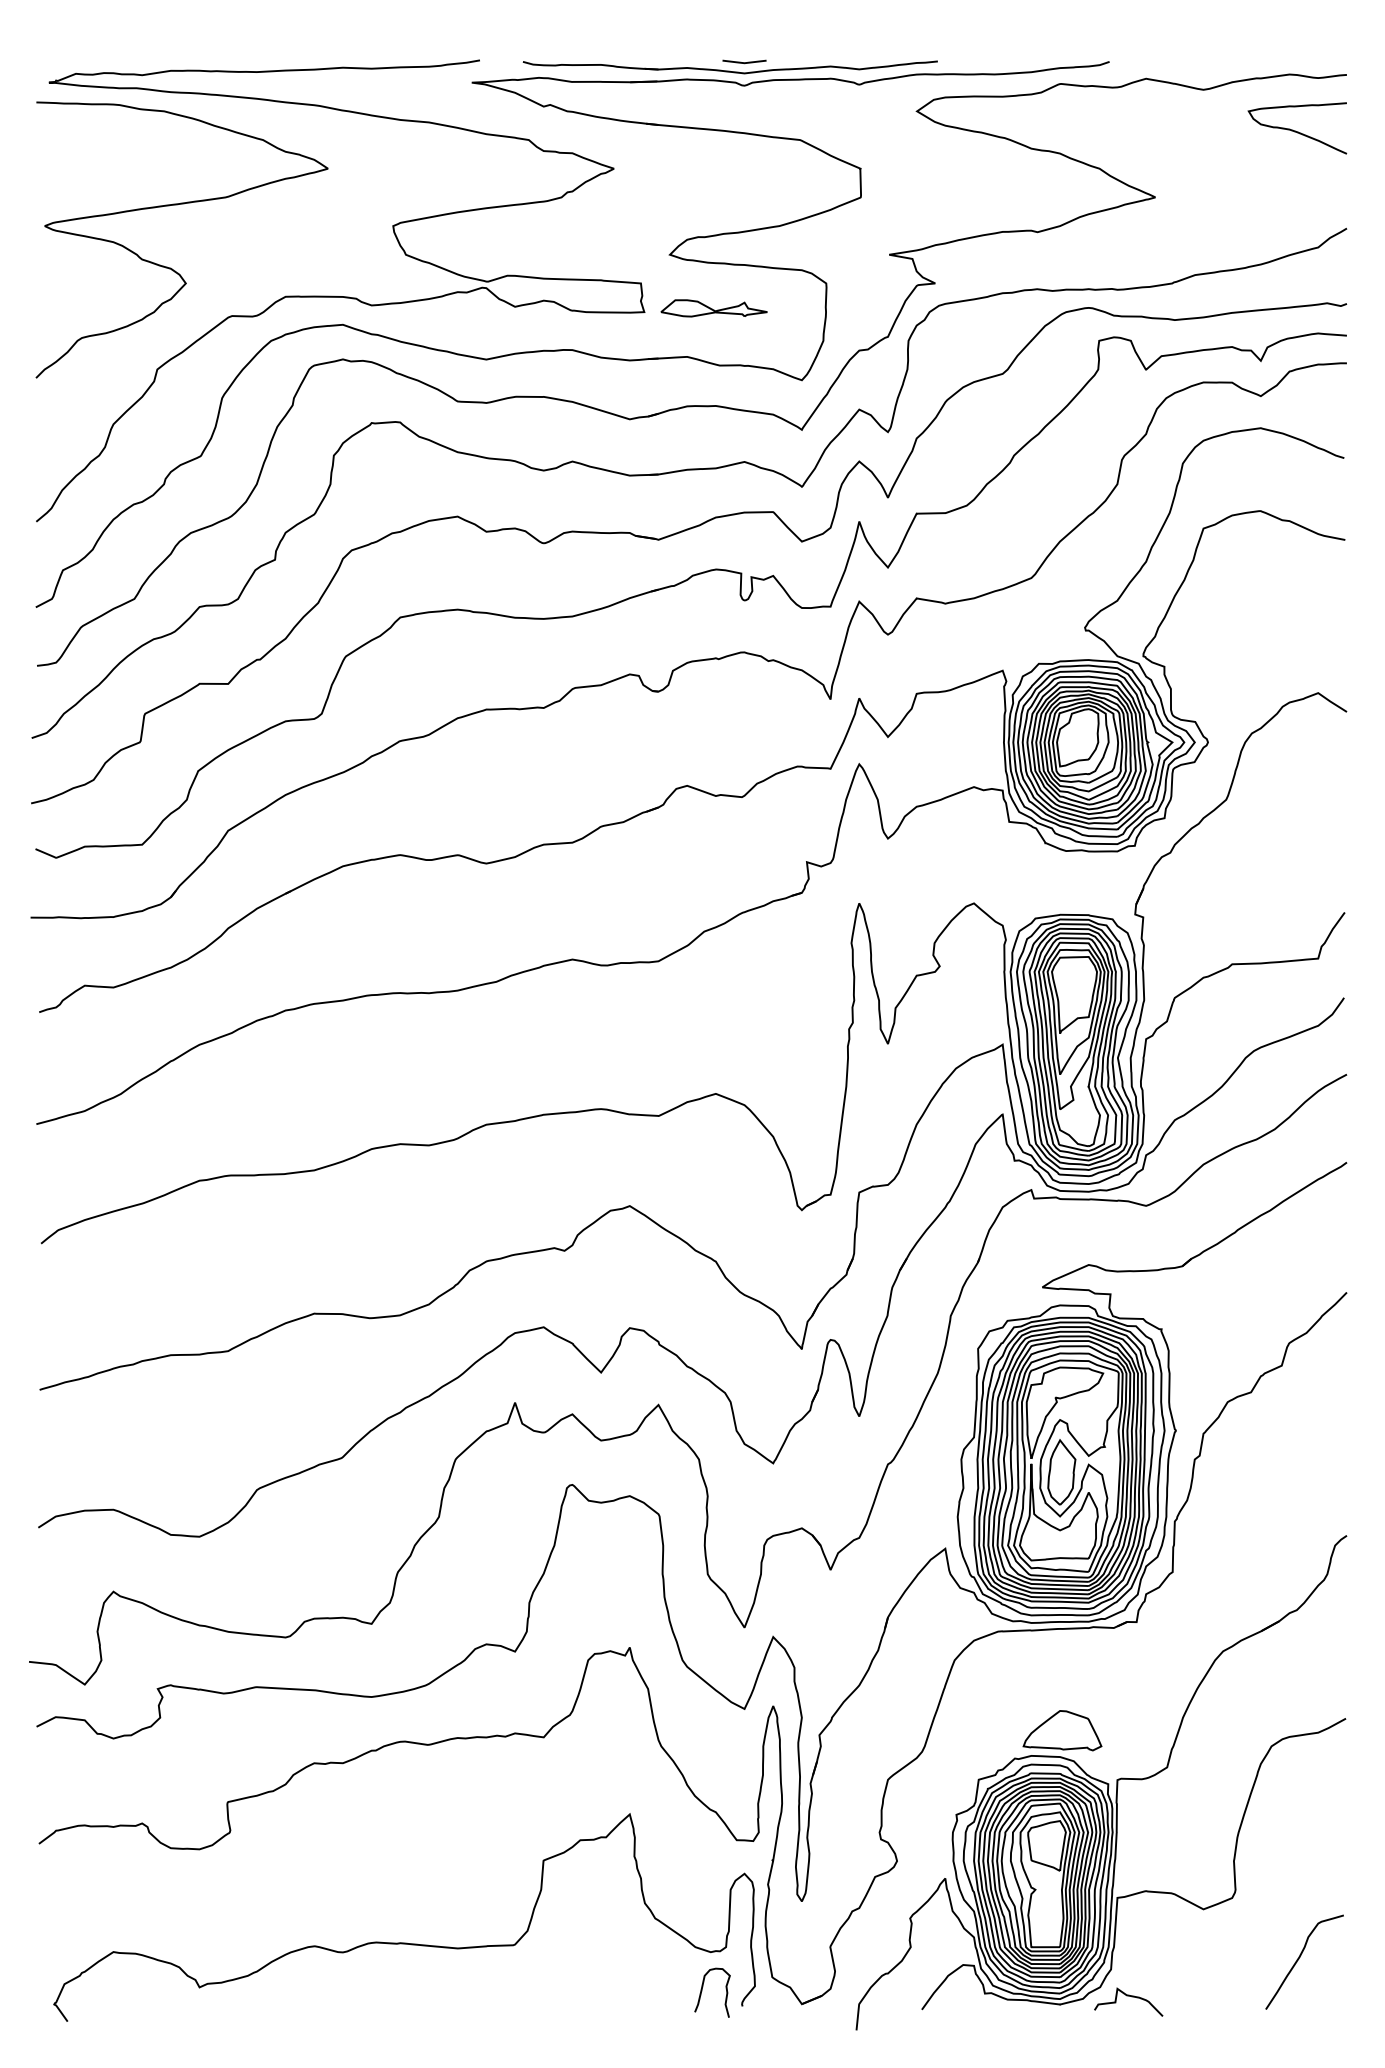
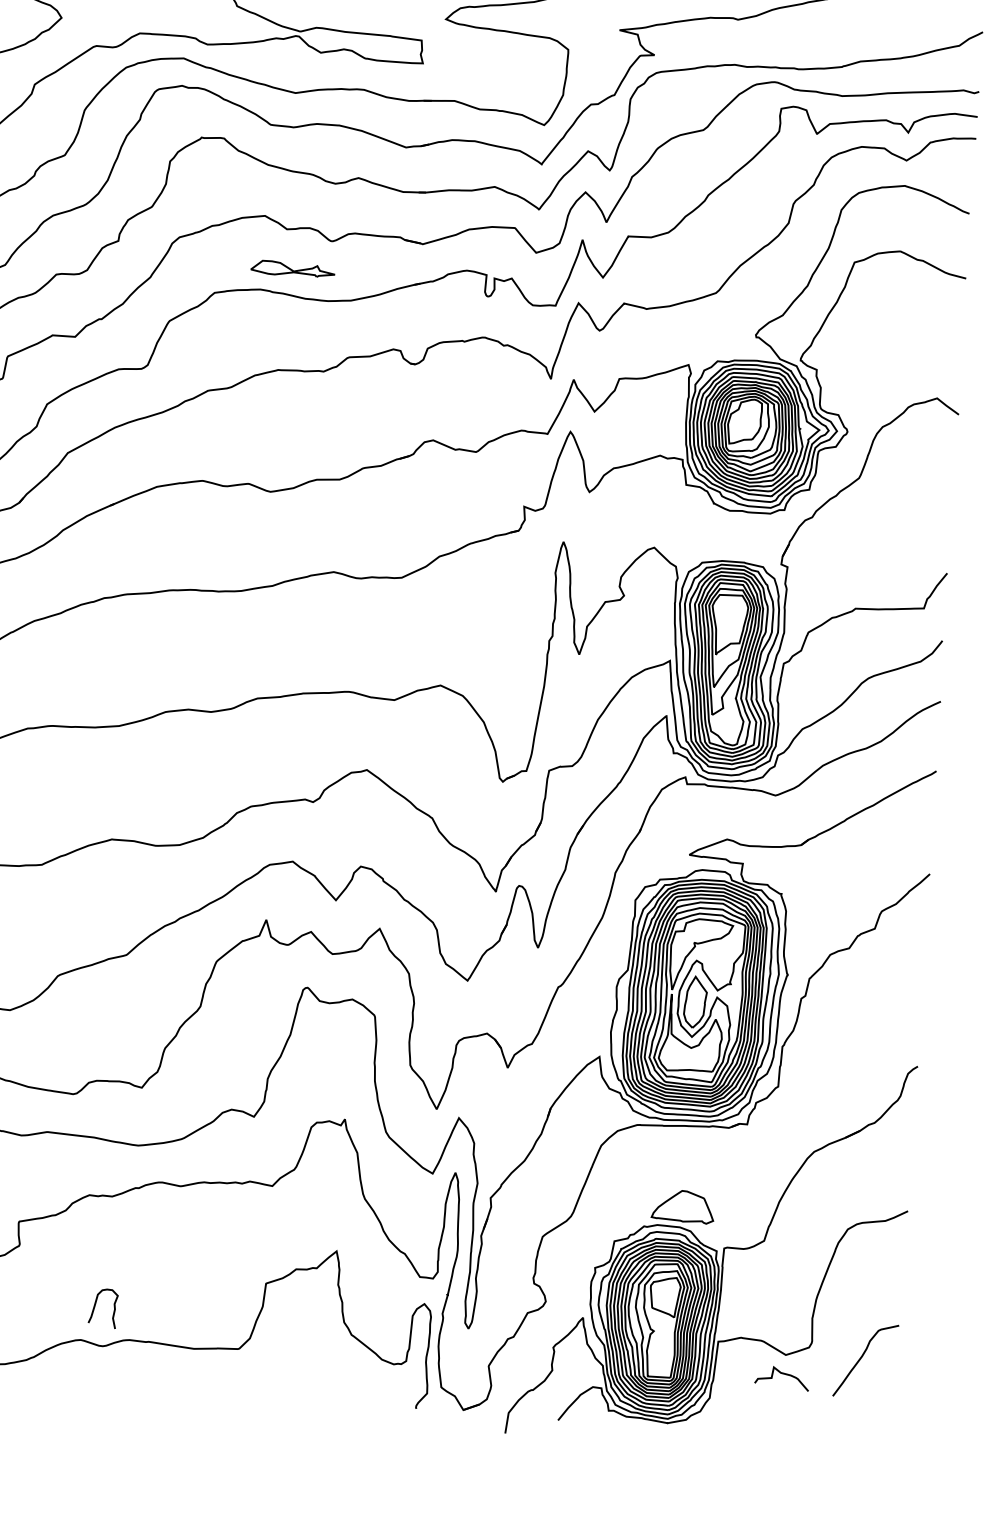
part: (713, 308) -> (292, 269), moved
curve: (1299, 1959) -> (861, 1358), moved
curve: (702, 1991) -> (95, 1306), moved
curve: (1128, 1996) -> (782, 1373), moved

